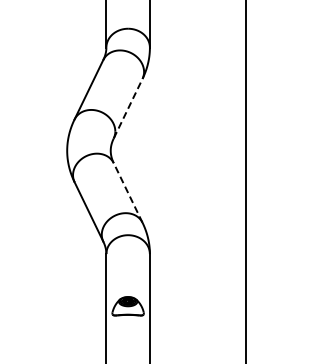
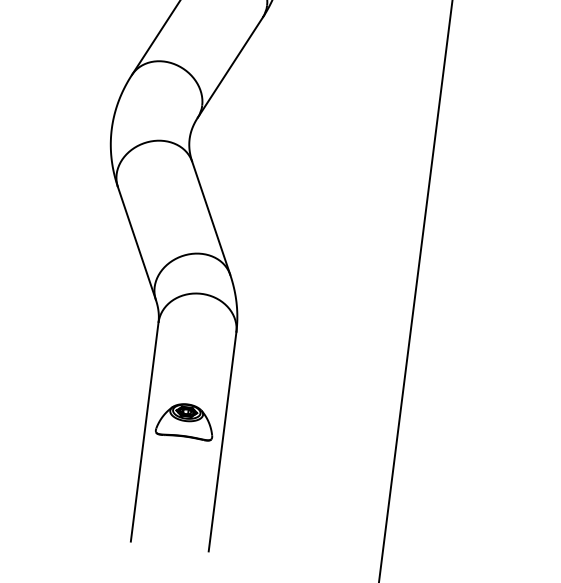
line: (128, 108) -> (230, 67), dashed -> solid
line: (127, 192) -> (210, 217), dashed -> solid

